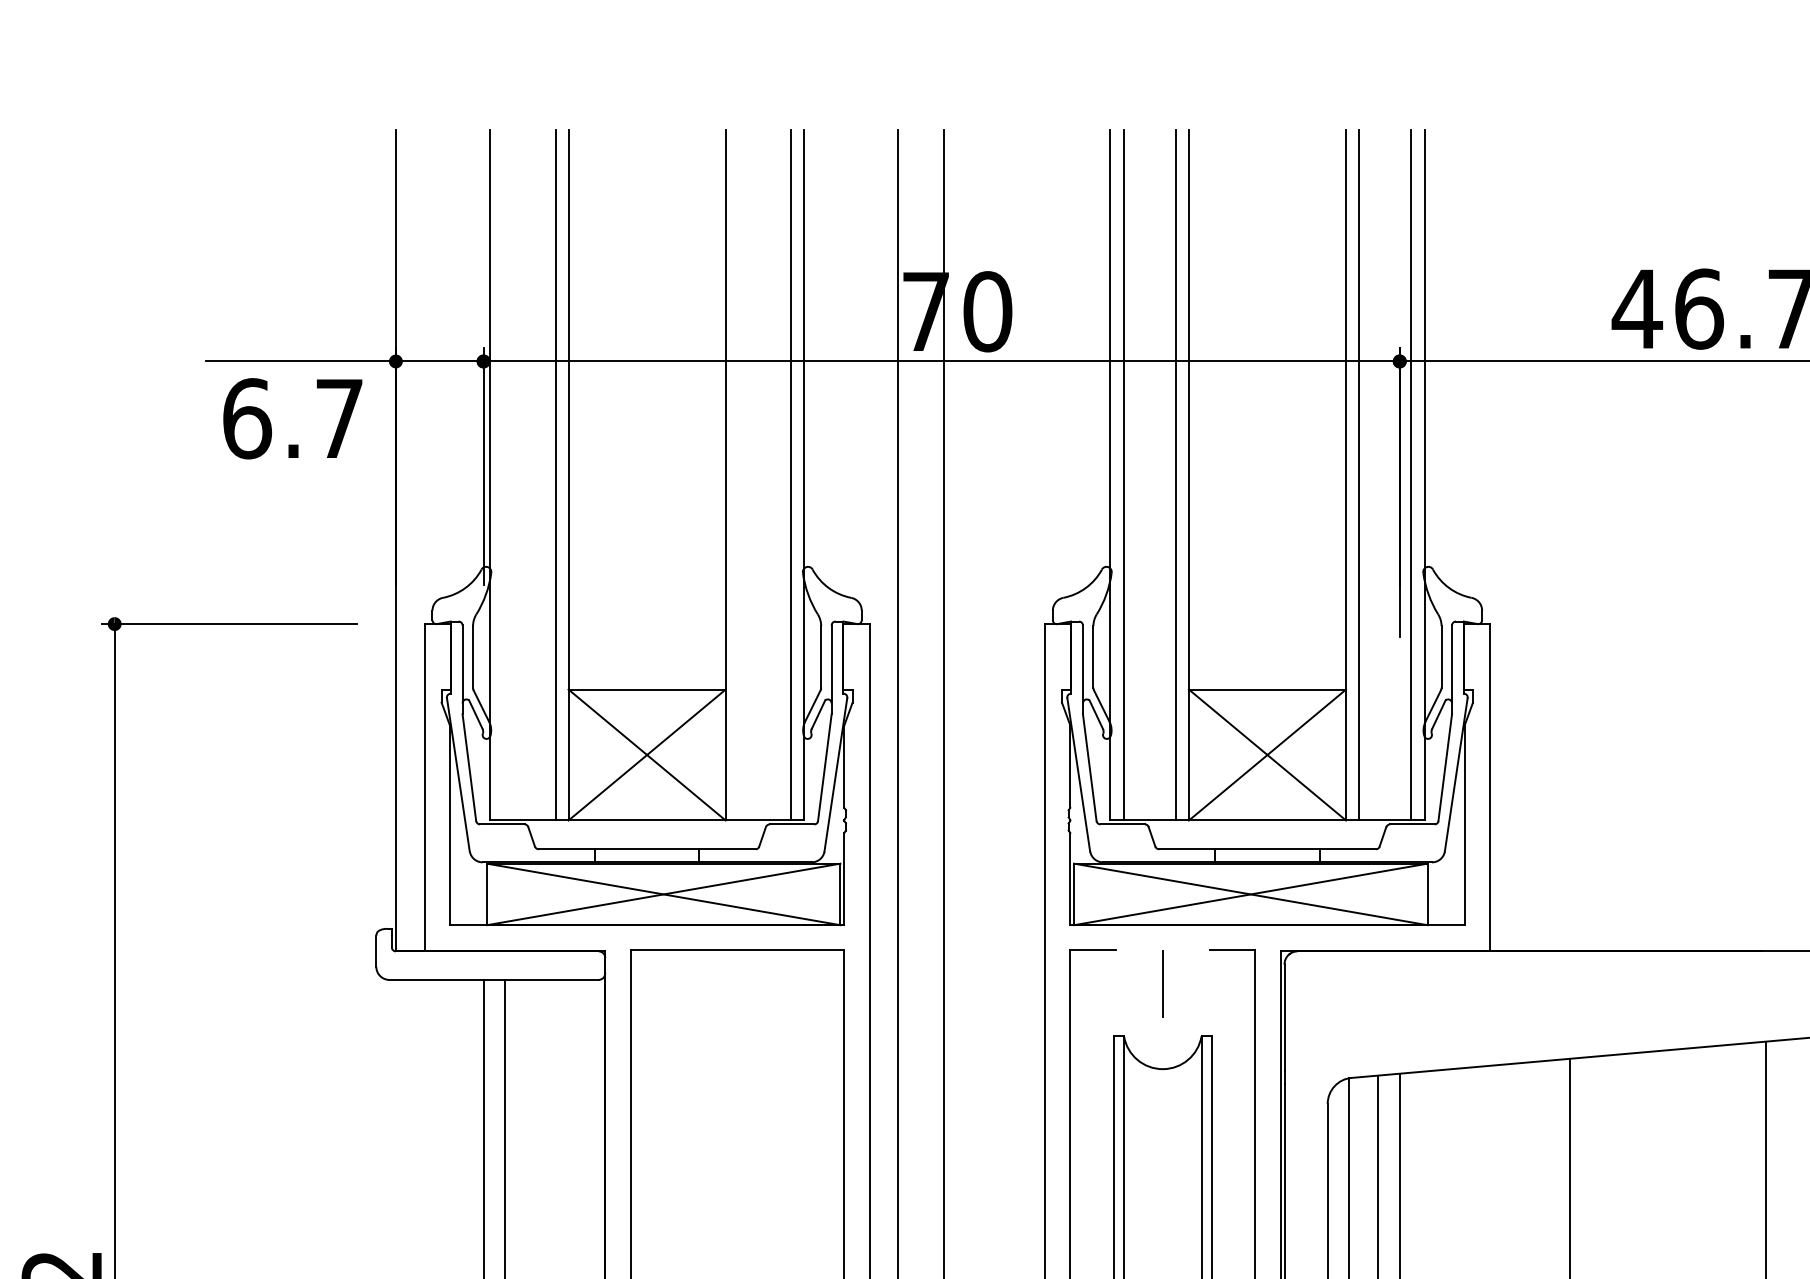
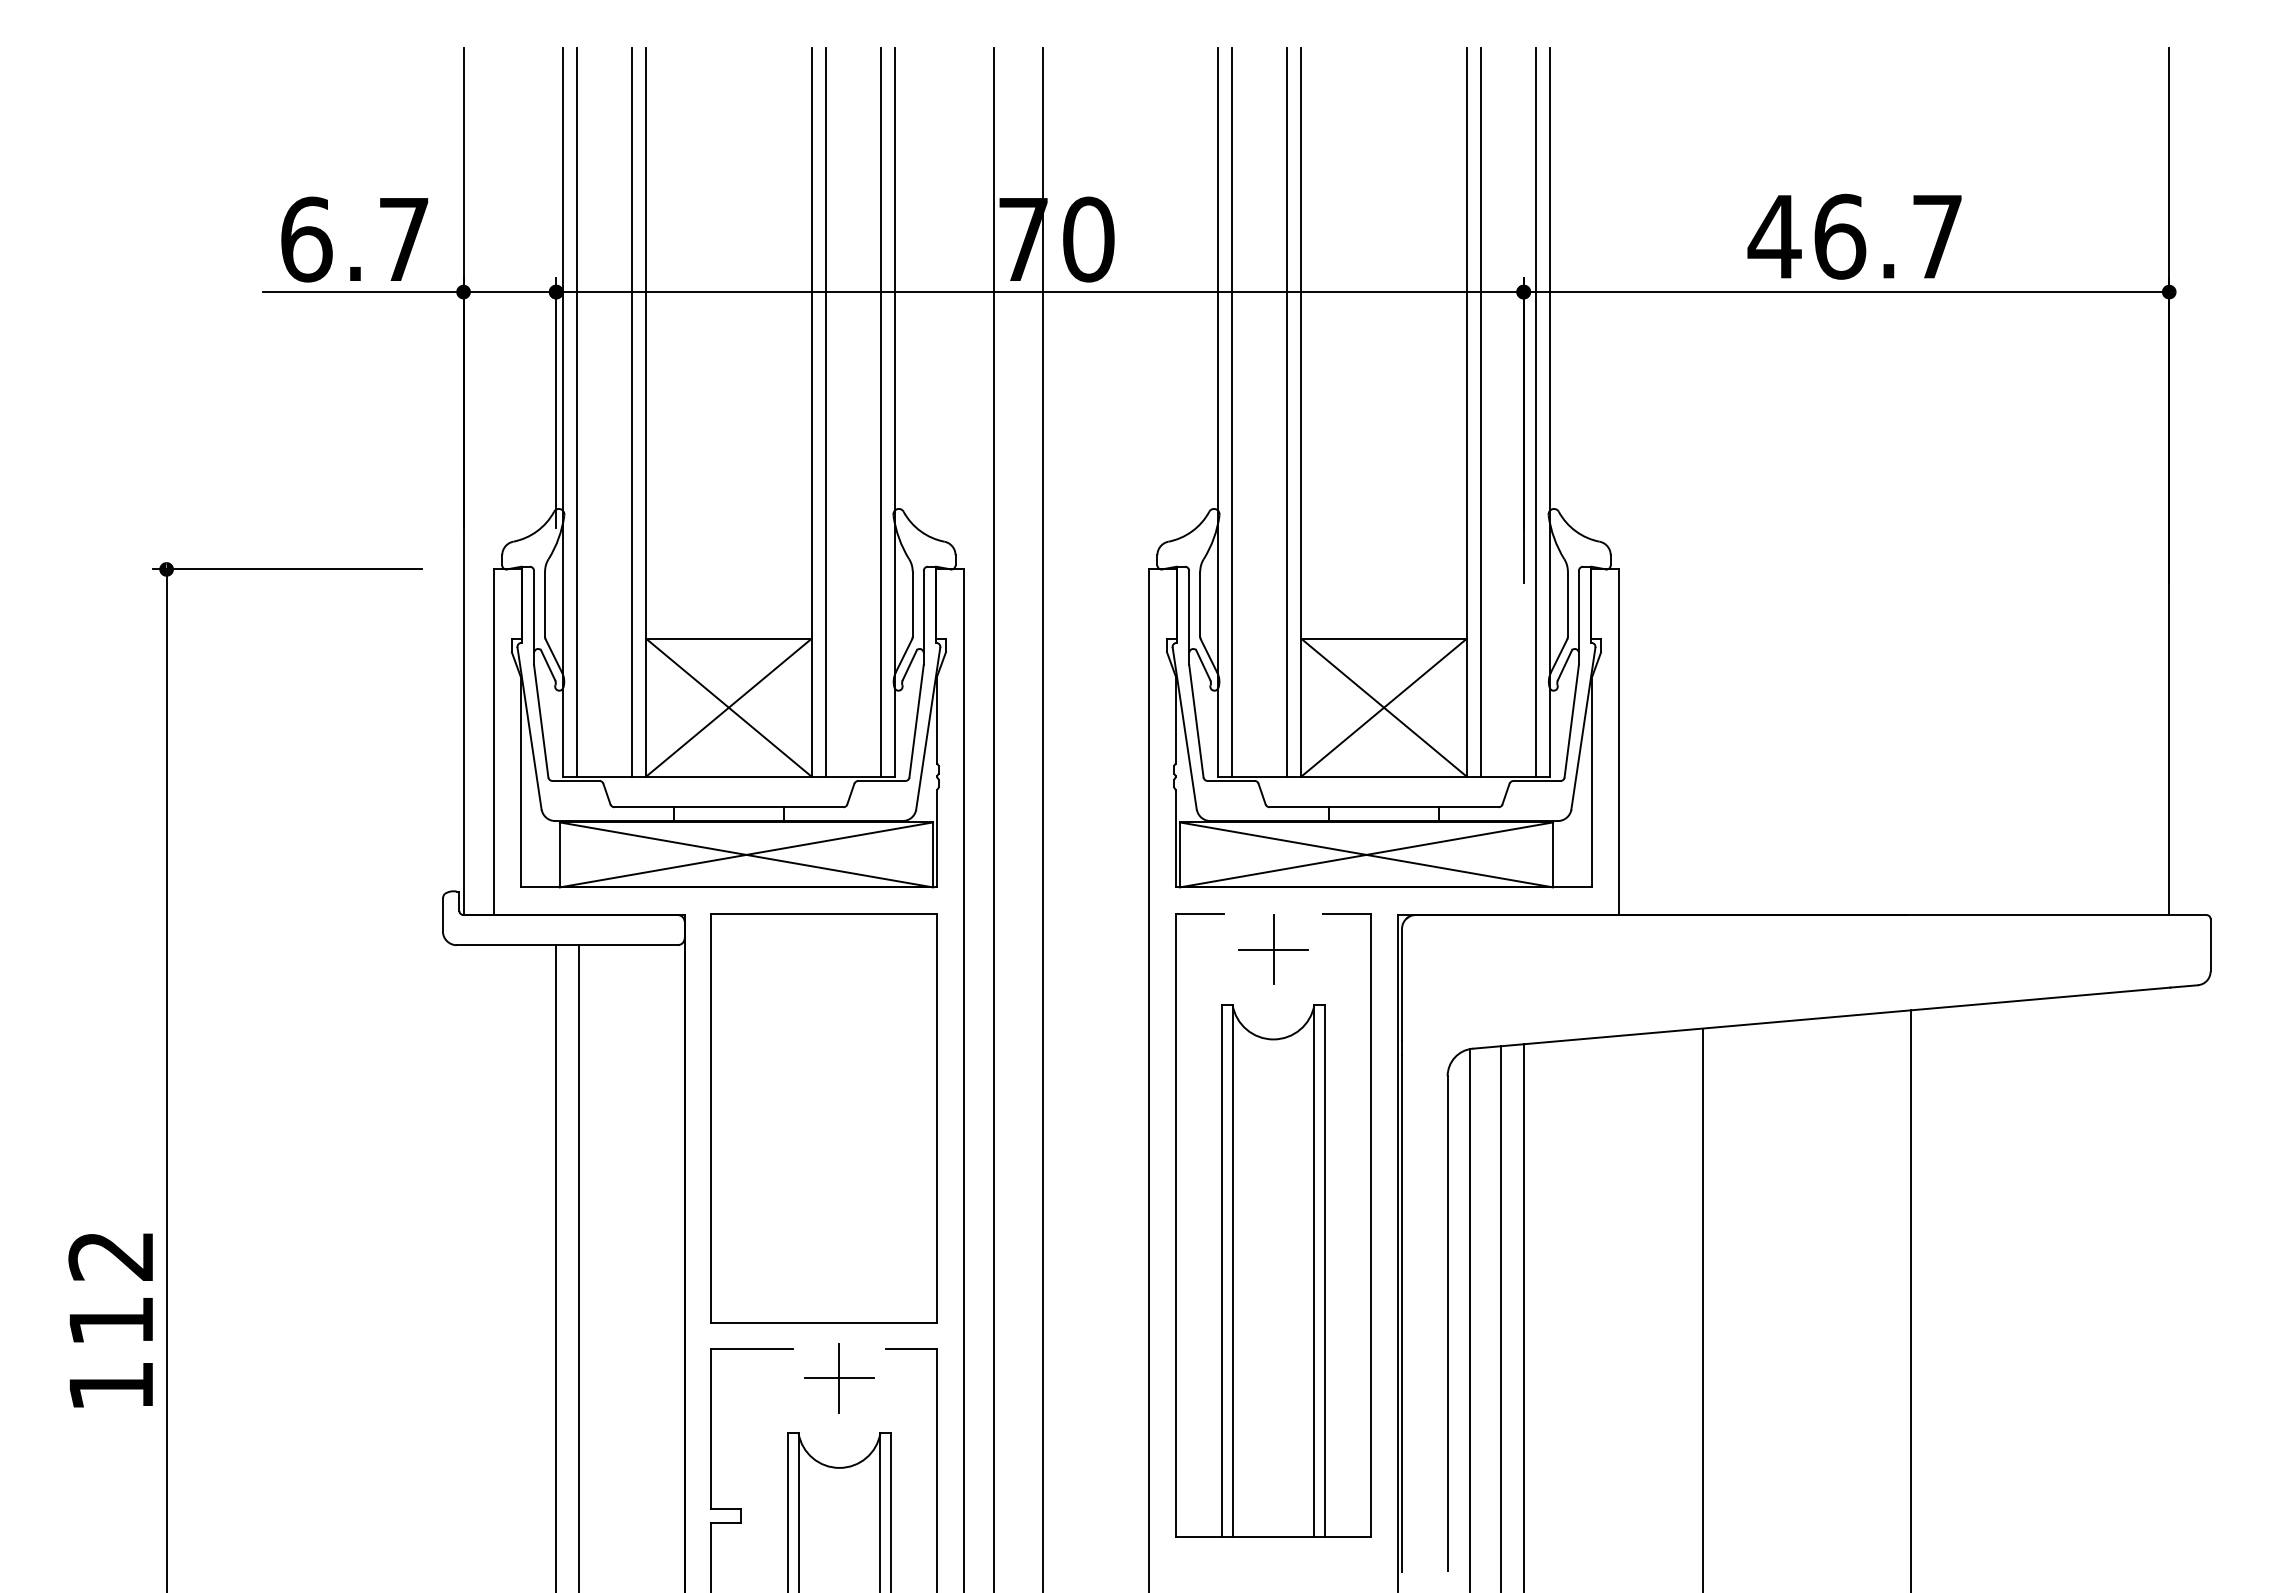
text: (292, 418) -> (354, 239), moved
line: (502, 474) -> (576, 411), added
line: (738, 474) -> (825, 411), added
line: (1162, 983) -> (1273, 949), added

